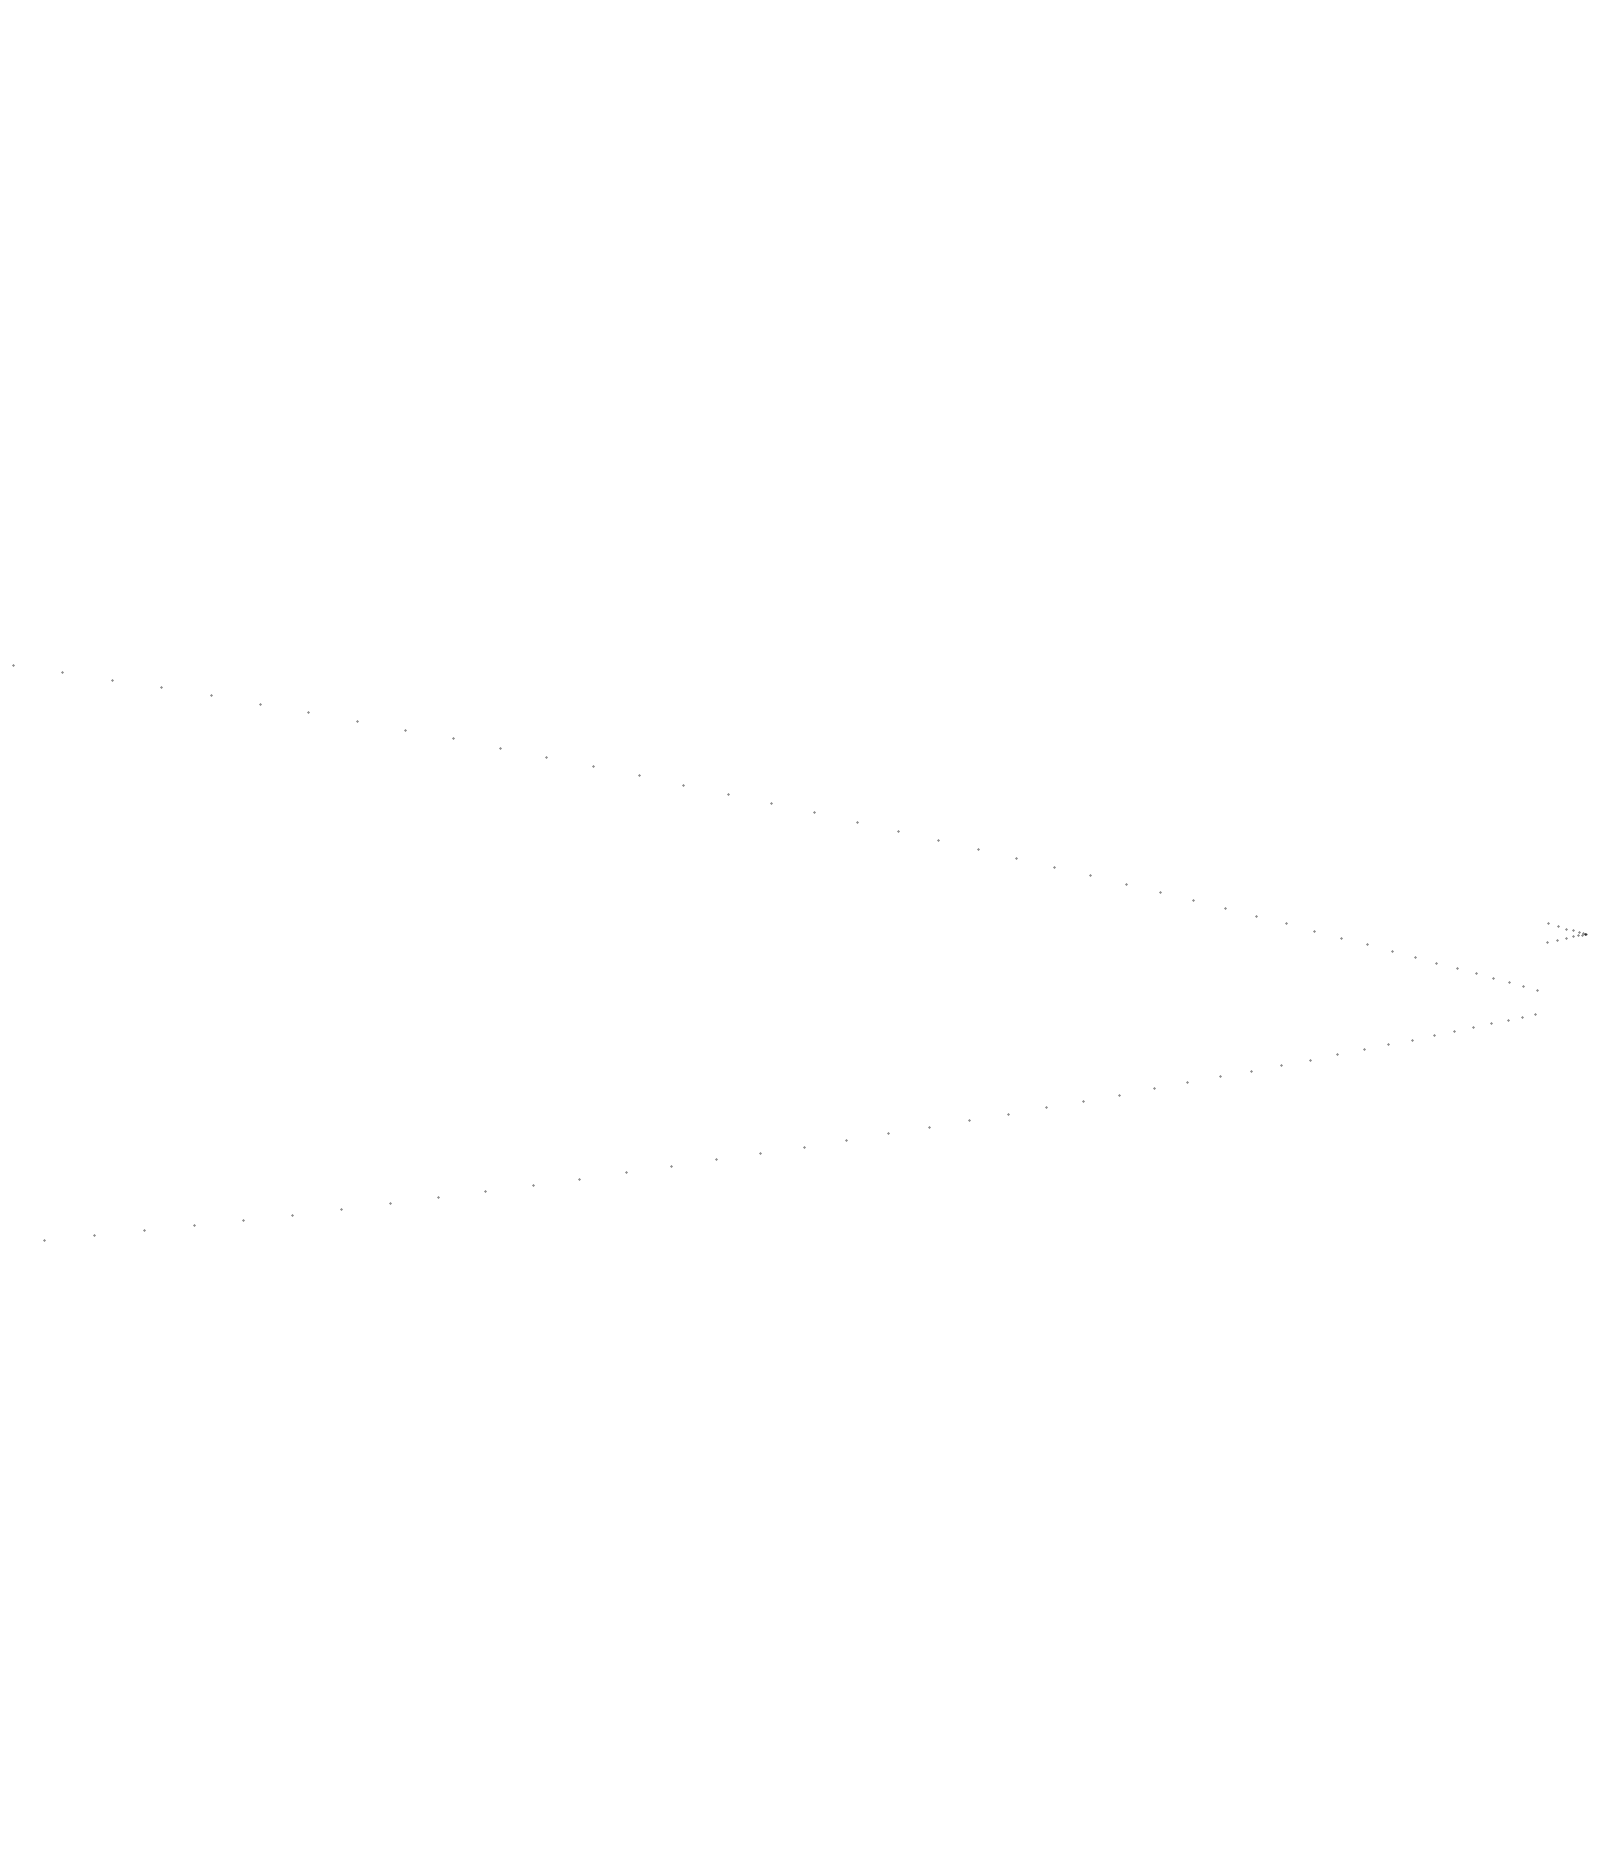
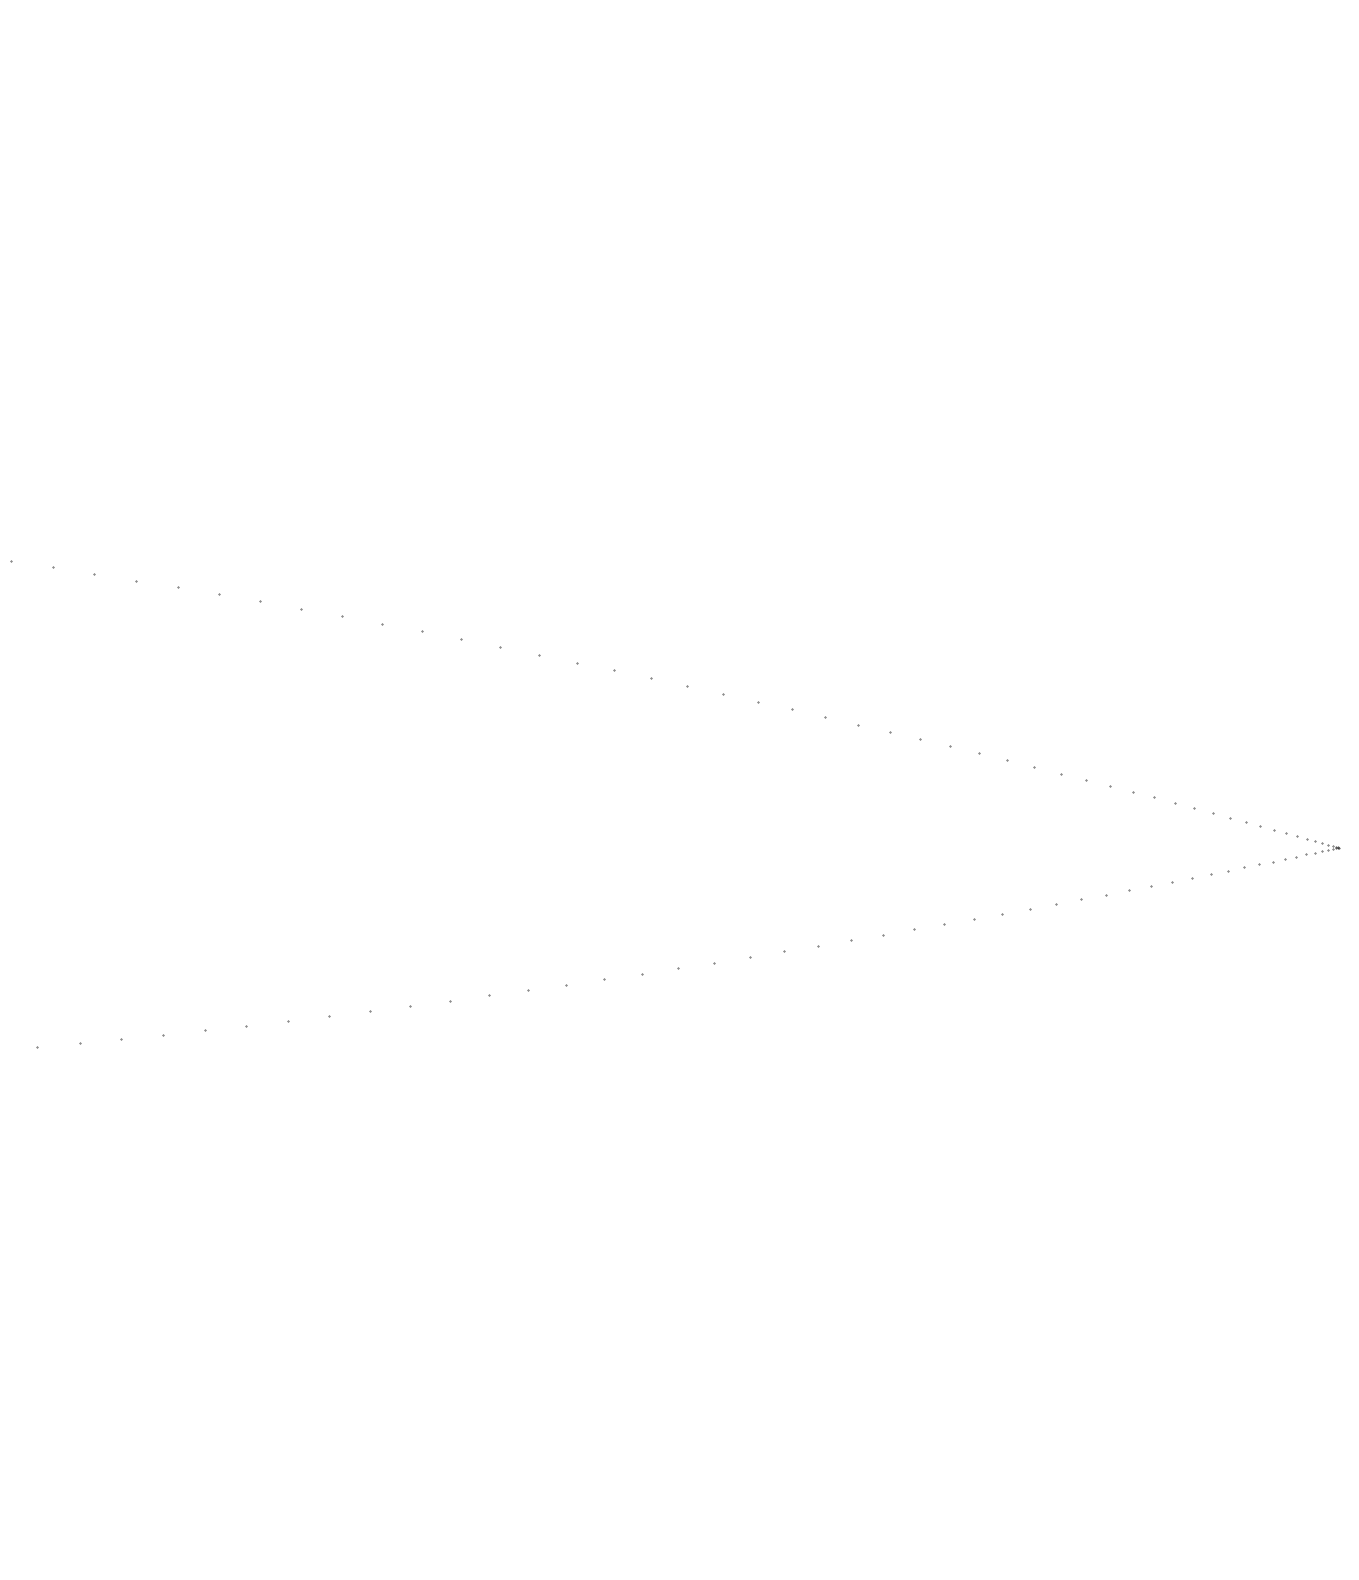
part: (1566, 932) -> (1322, 846), moved

